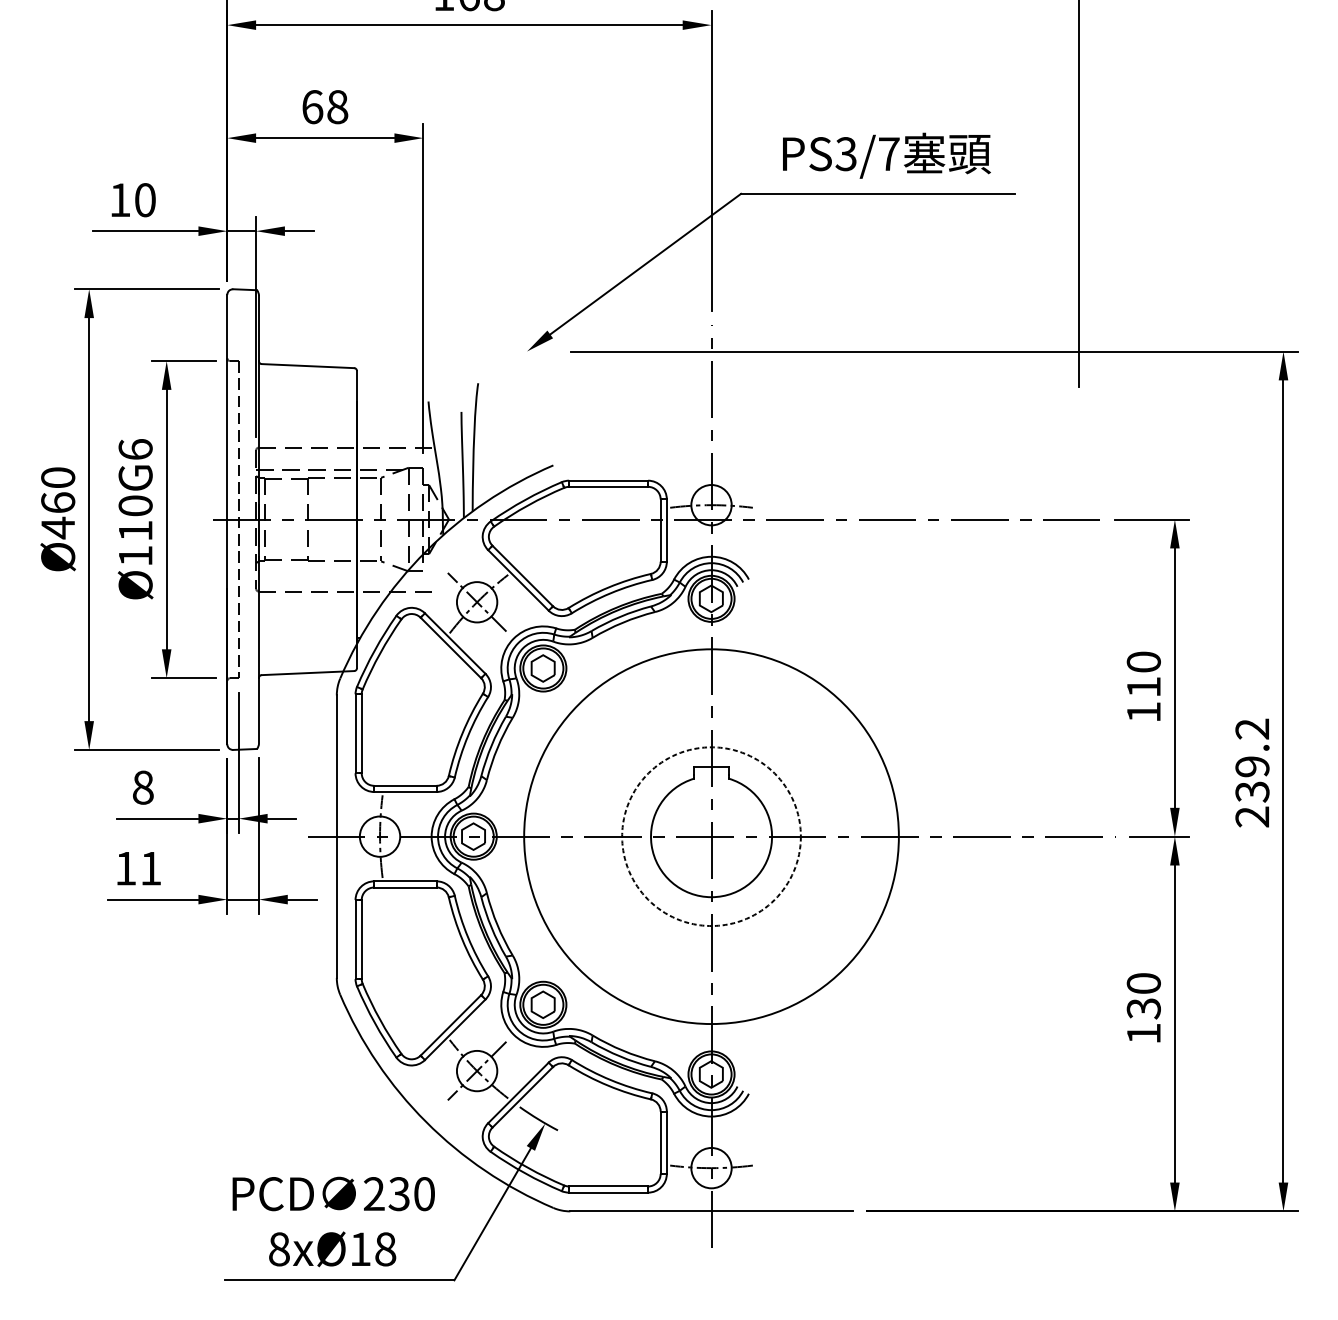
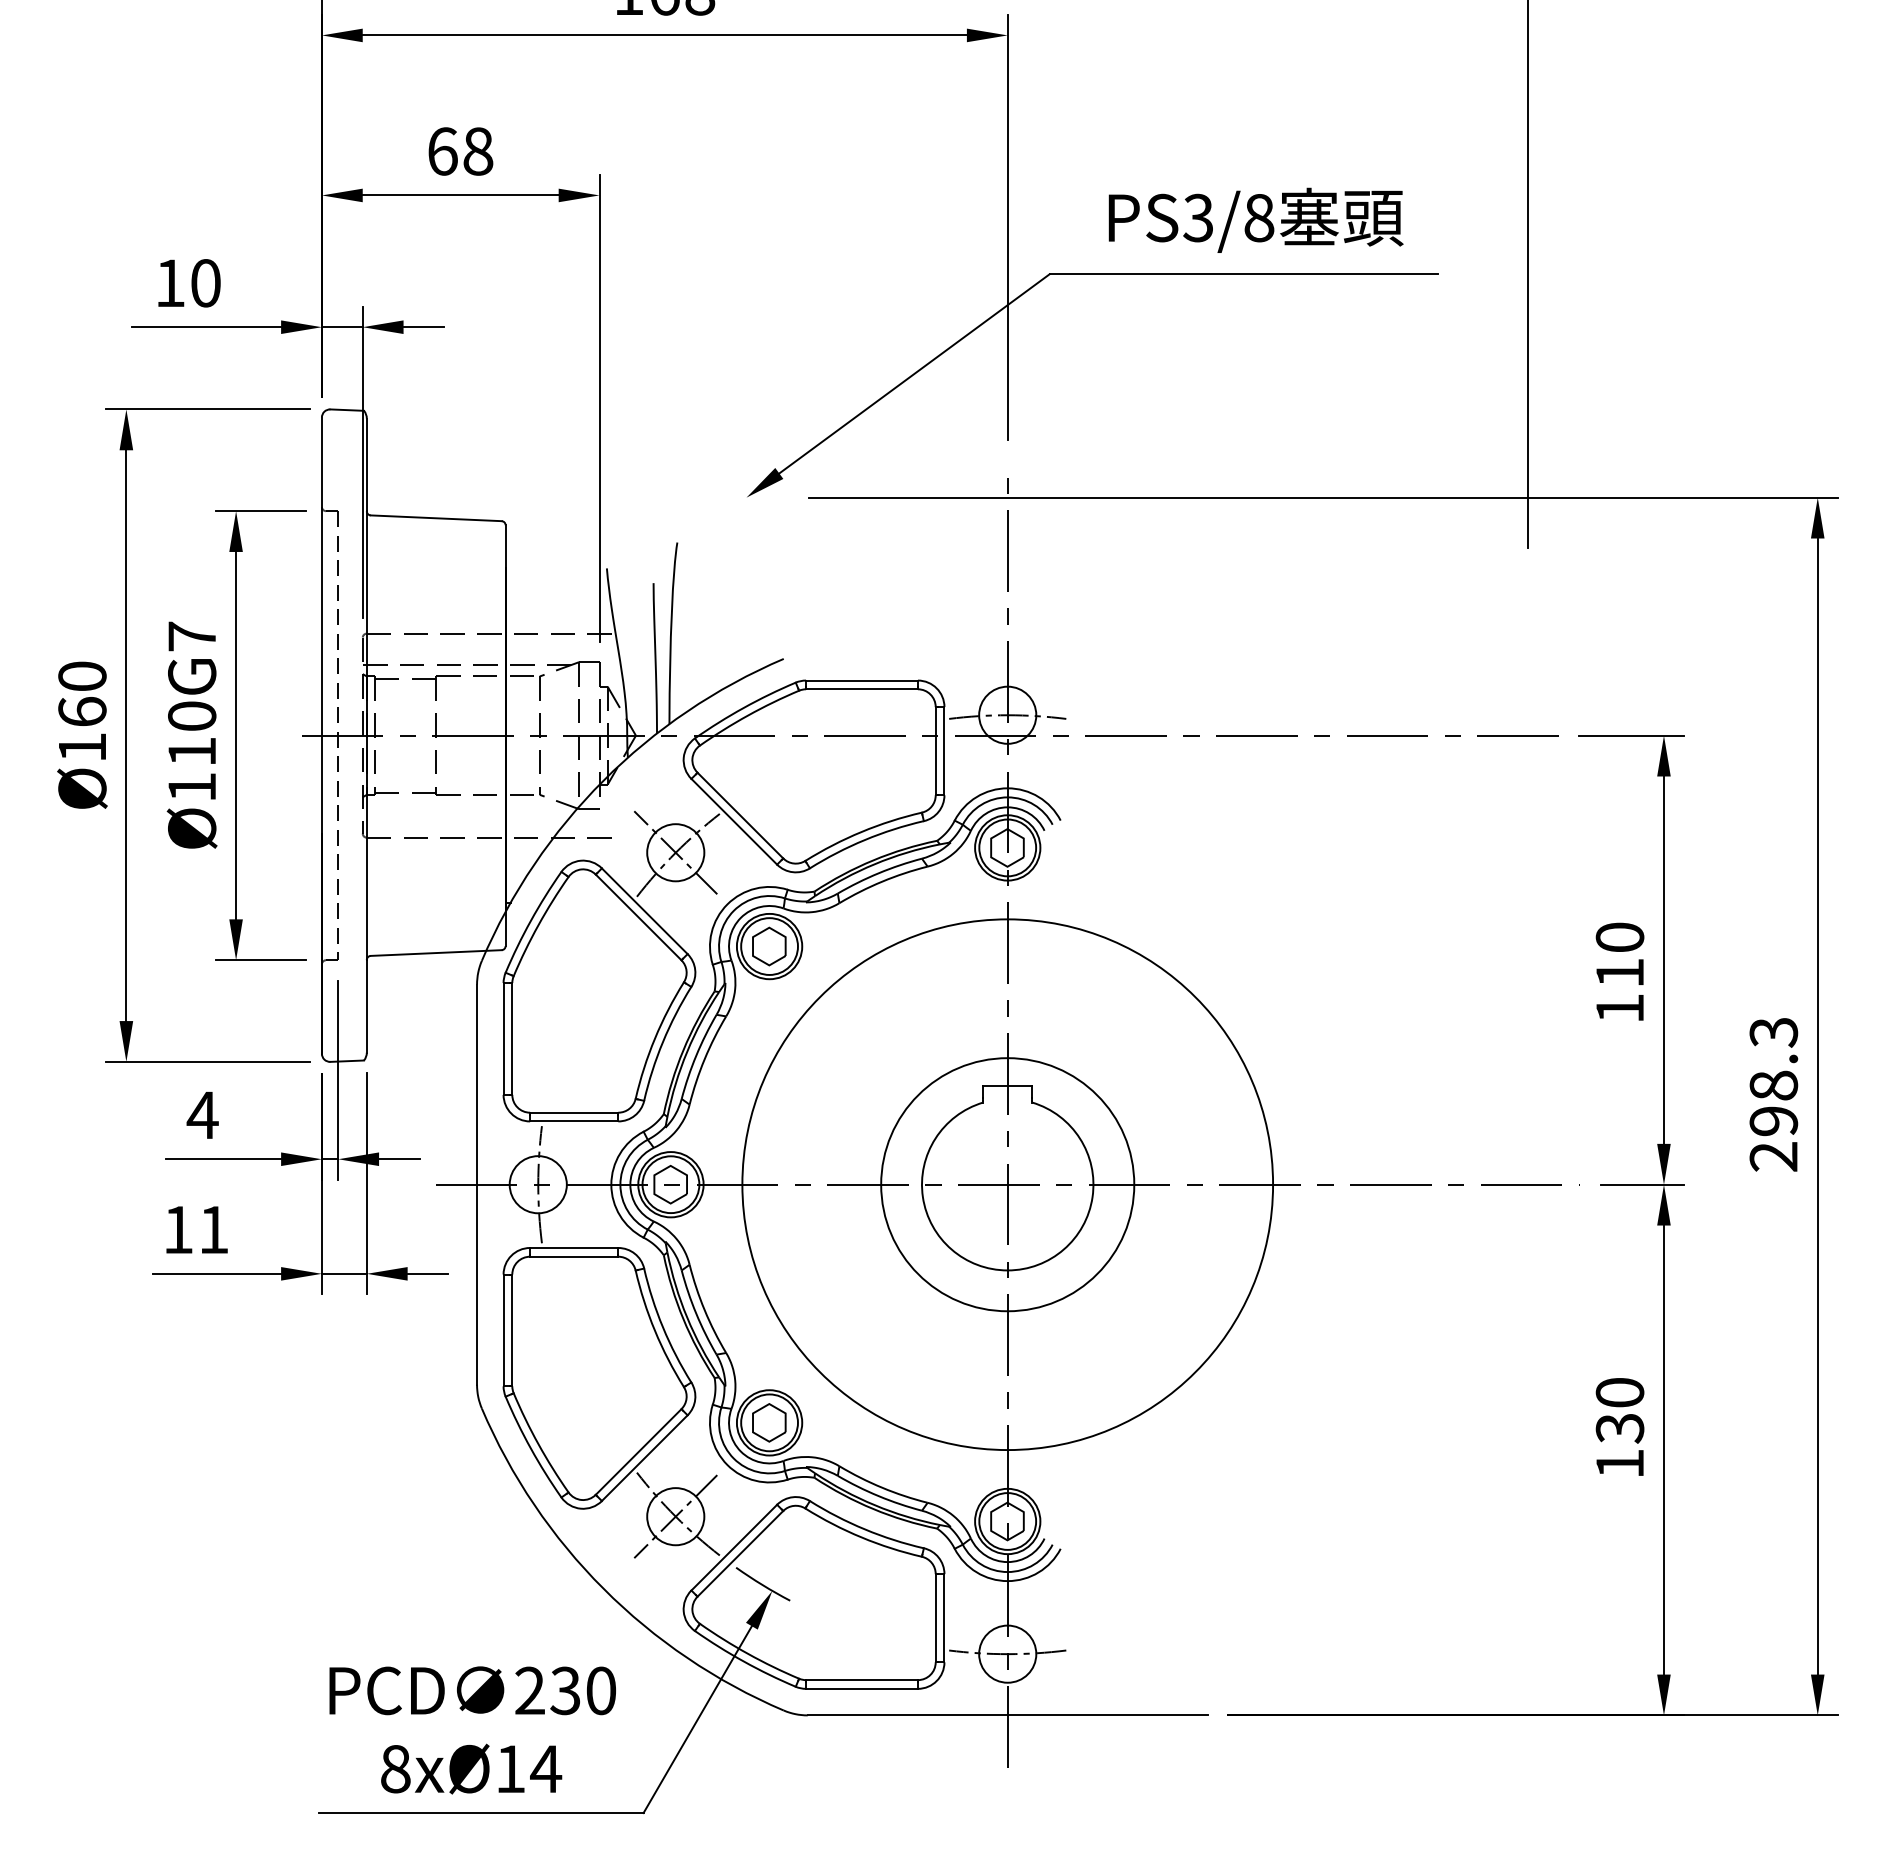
text: (889, 154) -> (1259, 218), PS3/7 -> PS3/8
text: (135, 449) -> (192, 636), Ø110G6 -> Ø110G7
text: (58, 527) -> (82, 747), Ø460 -> Ø160
text: (1252, 760) -> (1773, 1076), 239.2 -> 298.3
text: (142, 787) -> (202, 1115), 8 -> 4
circle: (711, 836) -> (1007, 1184), dashed -> solid
text: (385, 1249) -> (546, 1769), 8xØ18 -> 8xØ14

